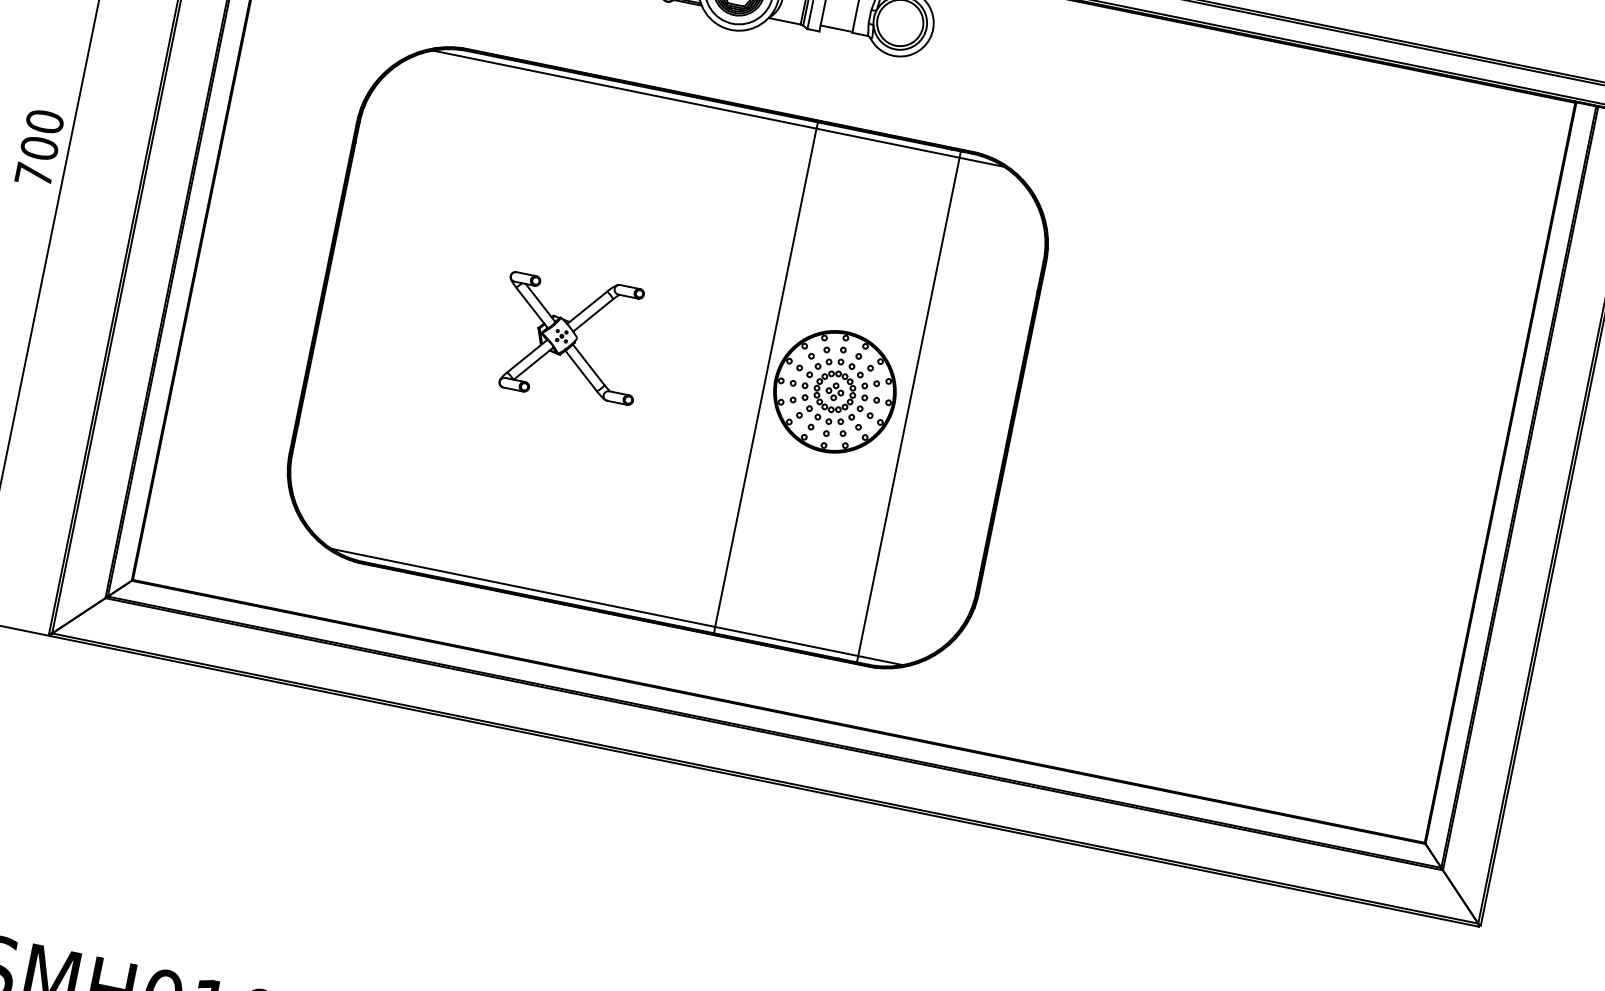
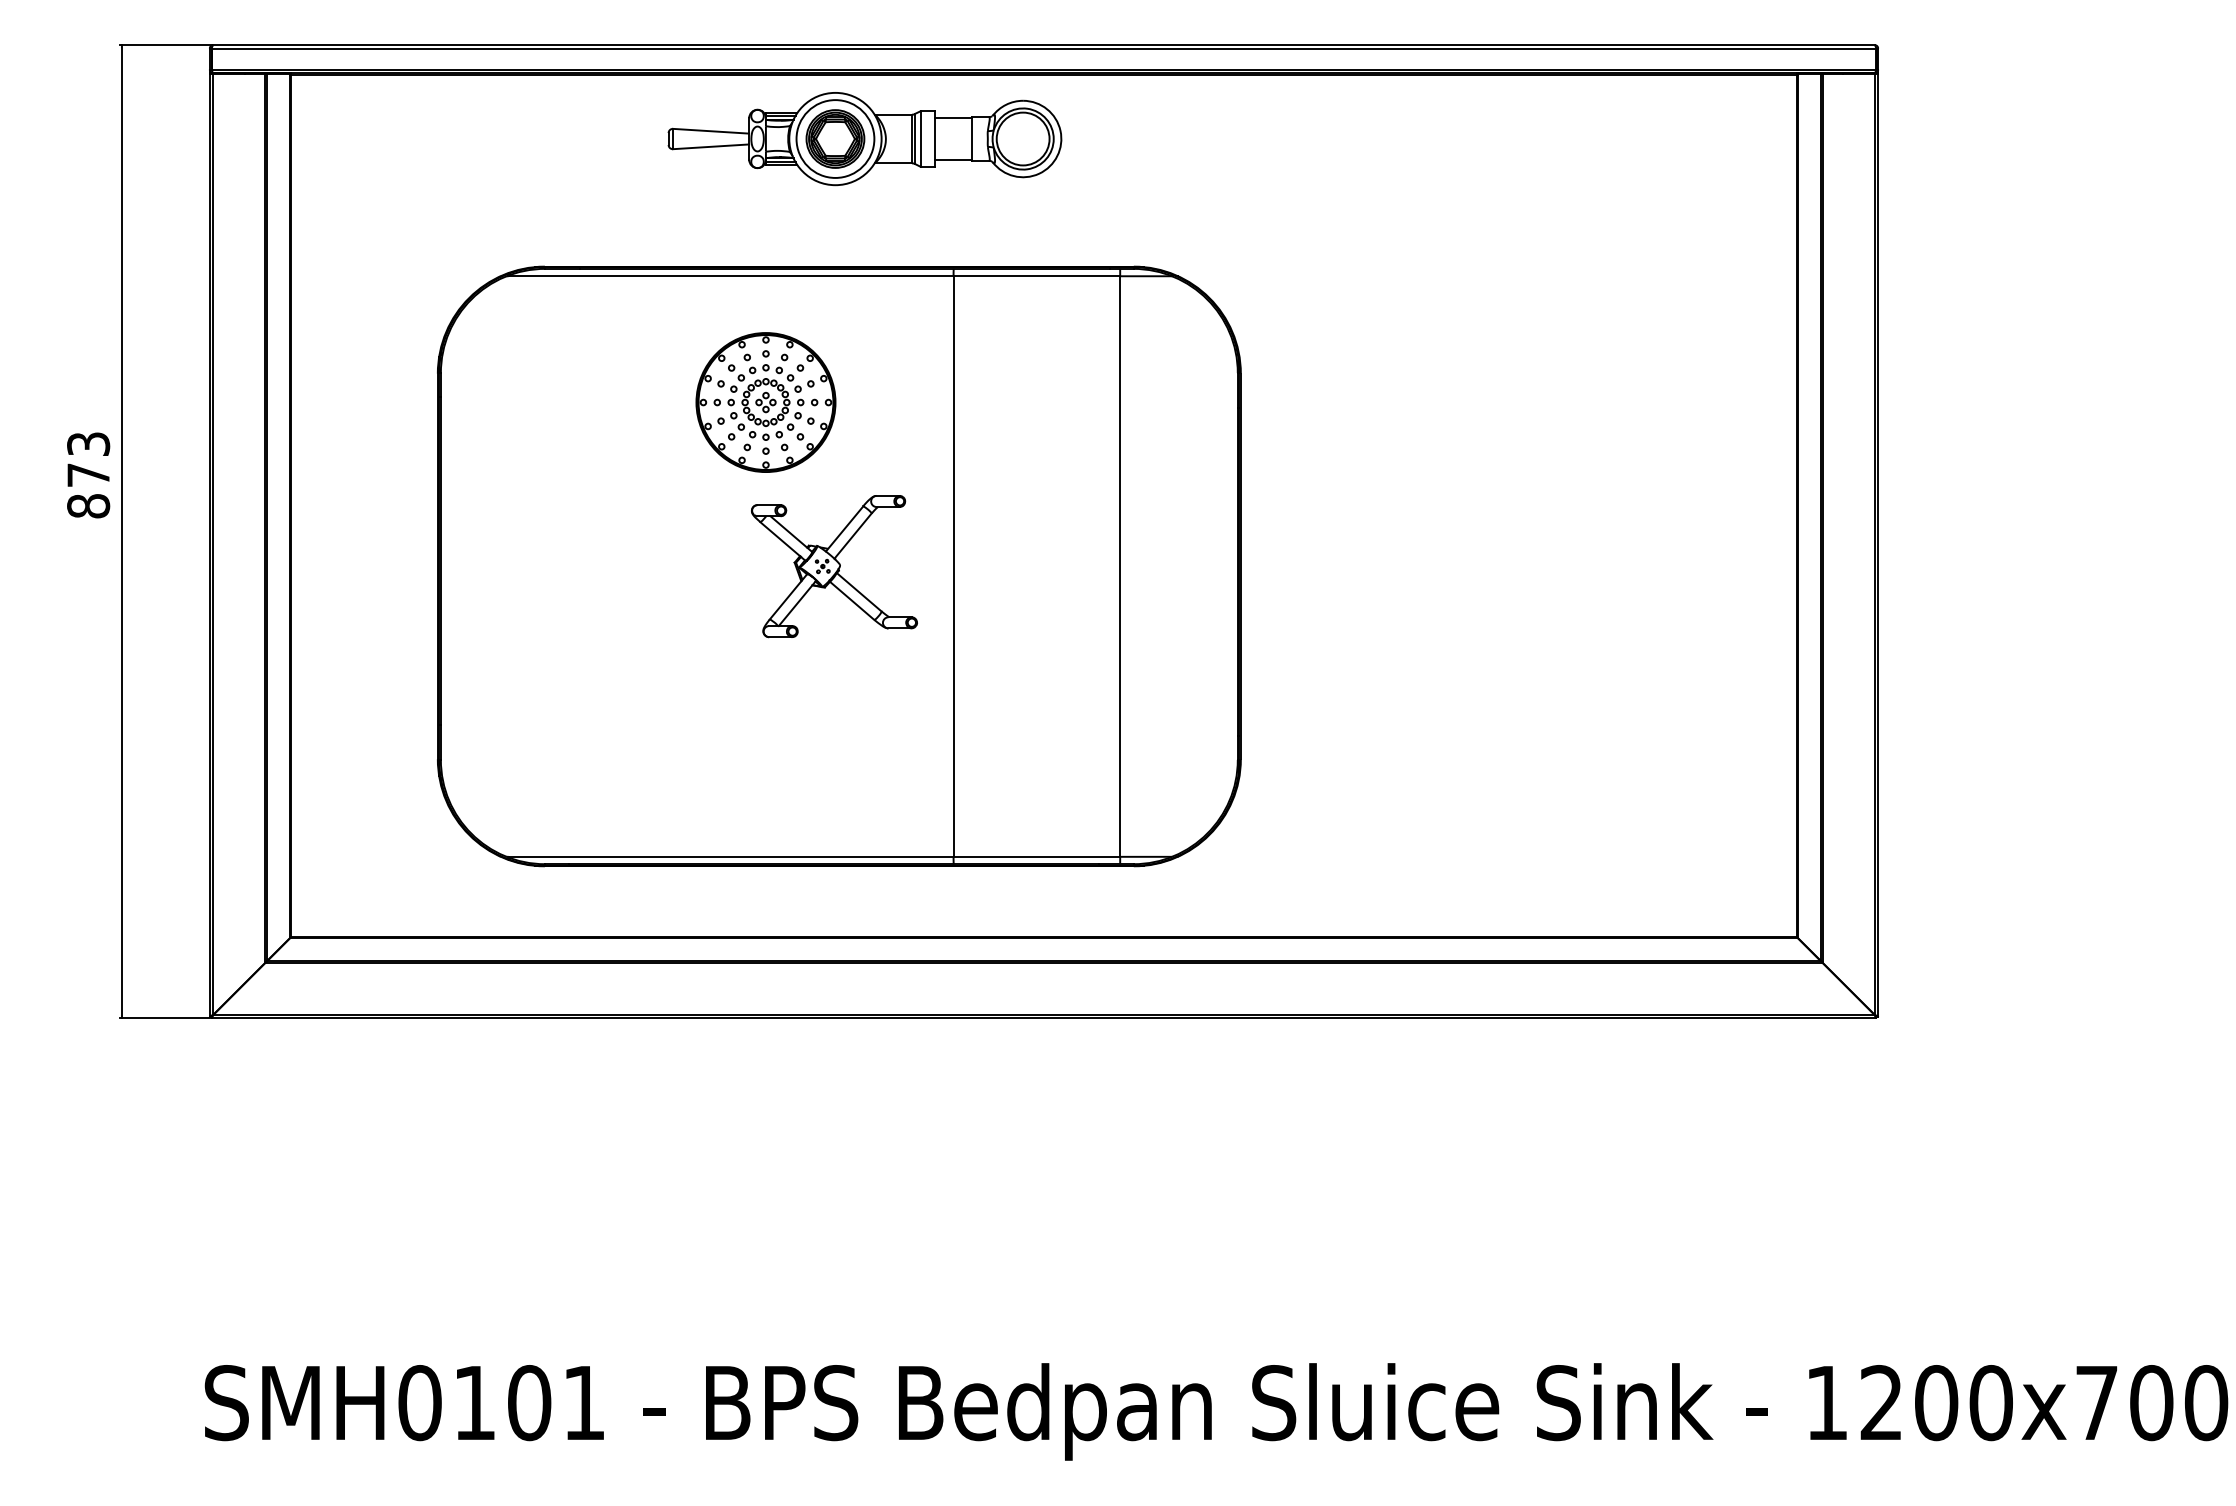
text: (39, 148) -> (88, 475), 700 -> 873
part: (571, 338) -> (834, 566), moved
part: (834, 391) -> (765, 402), moved

